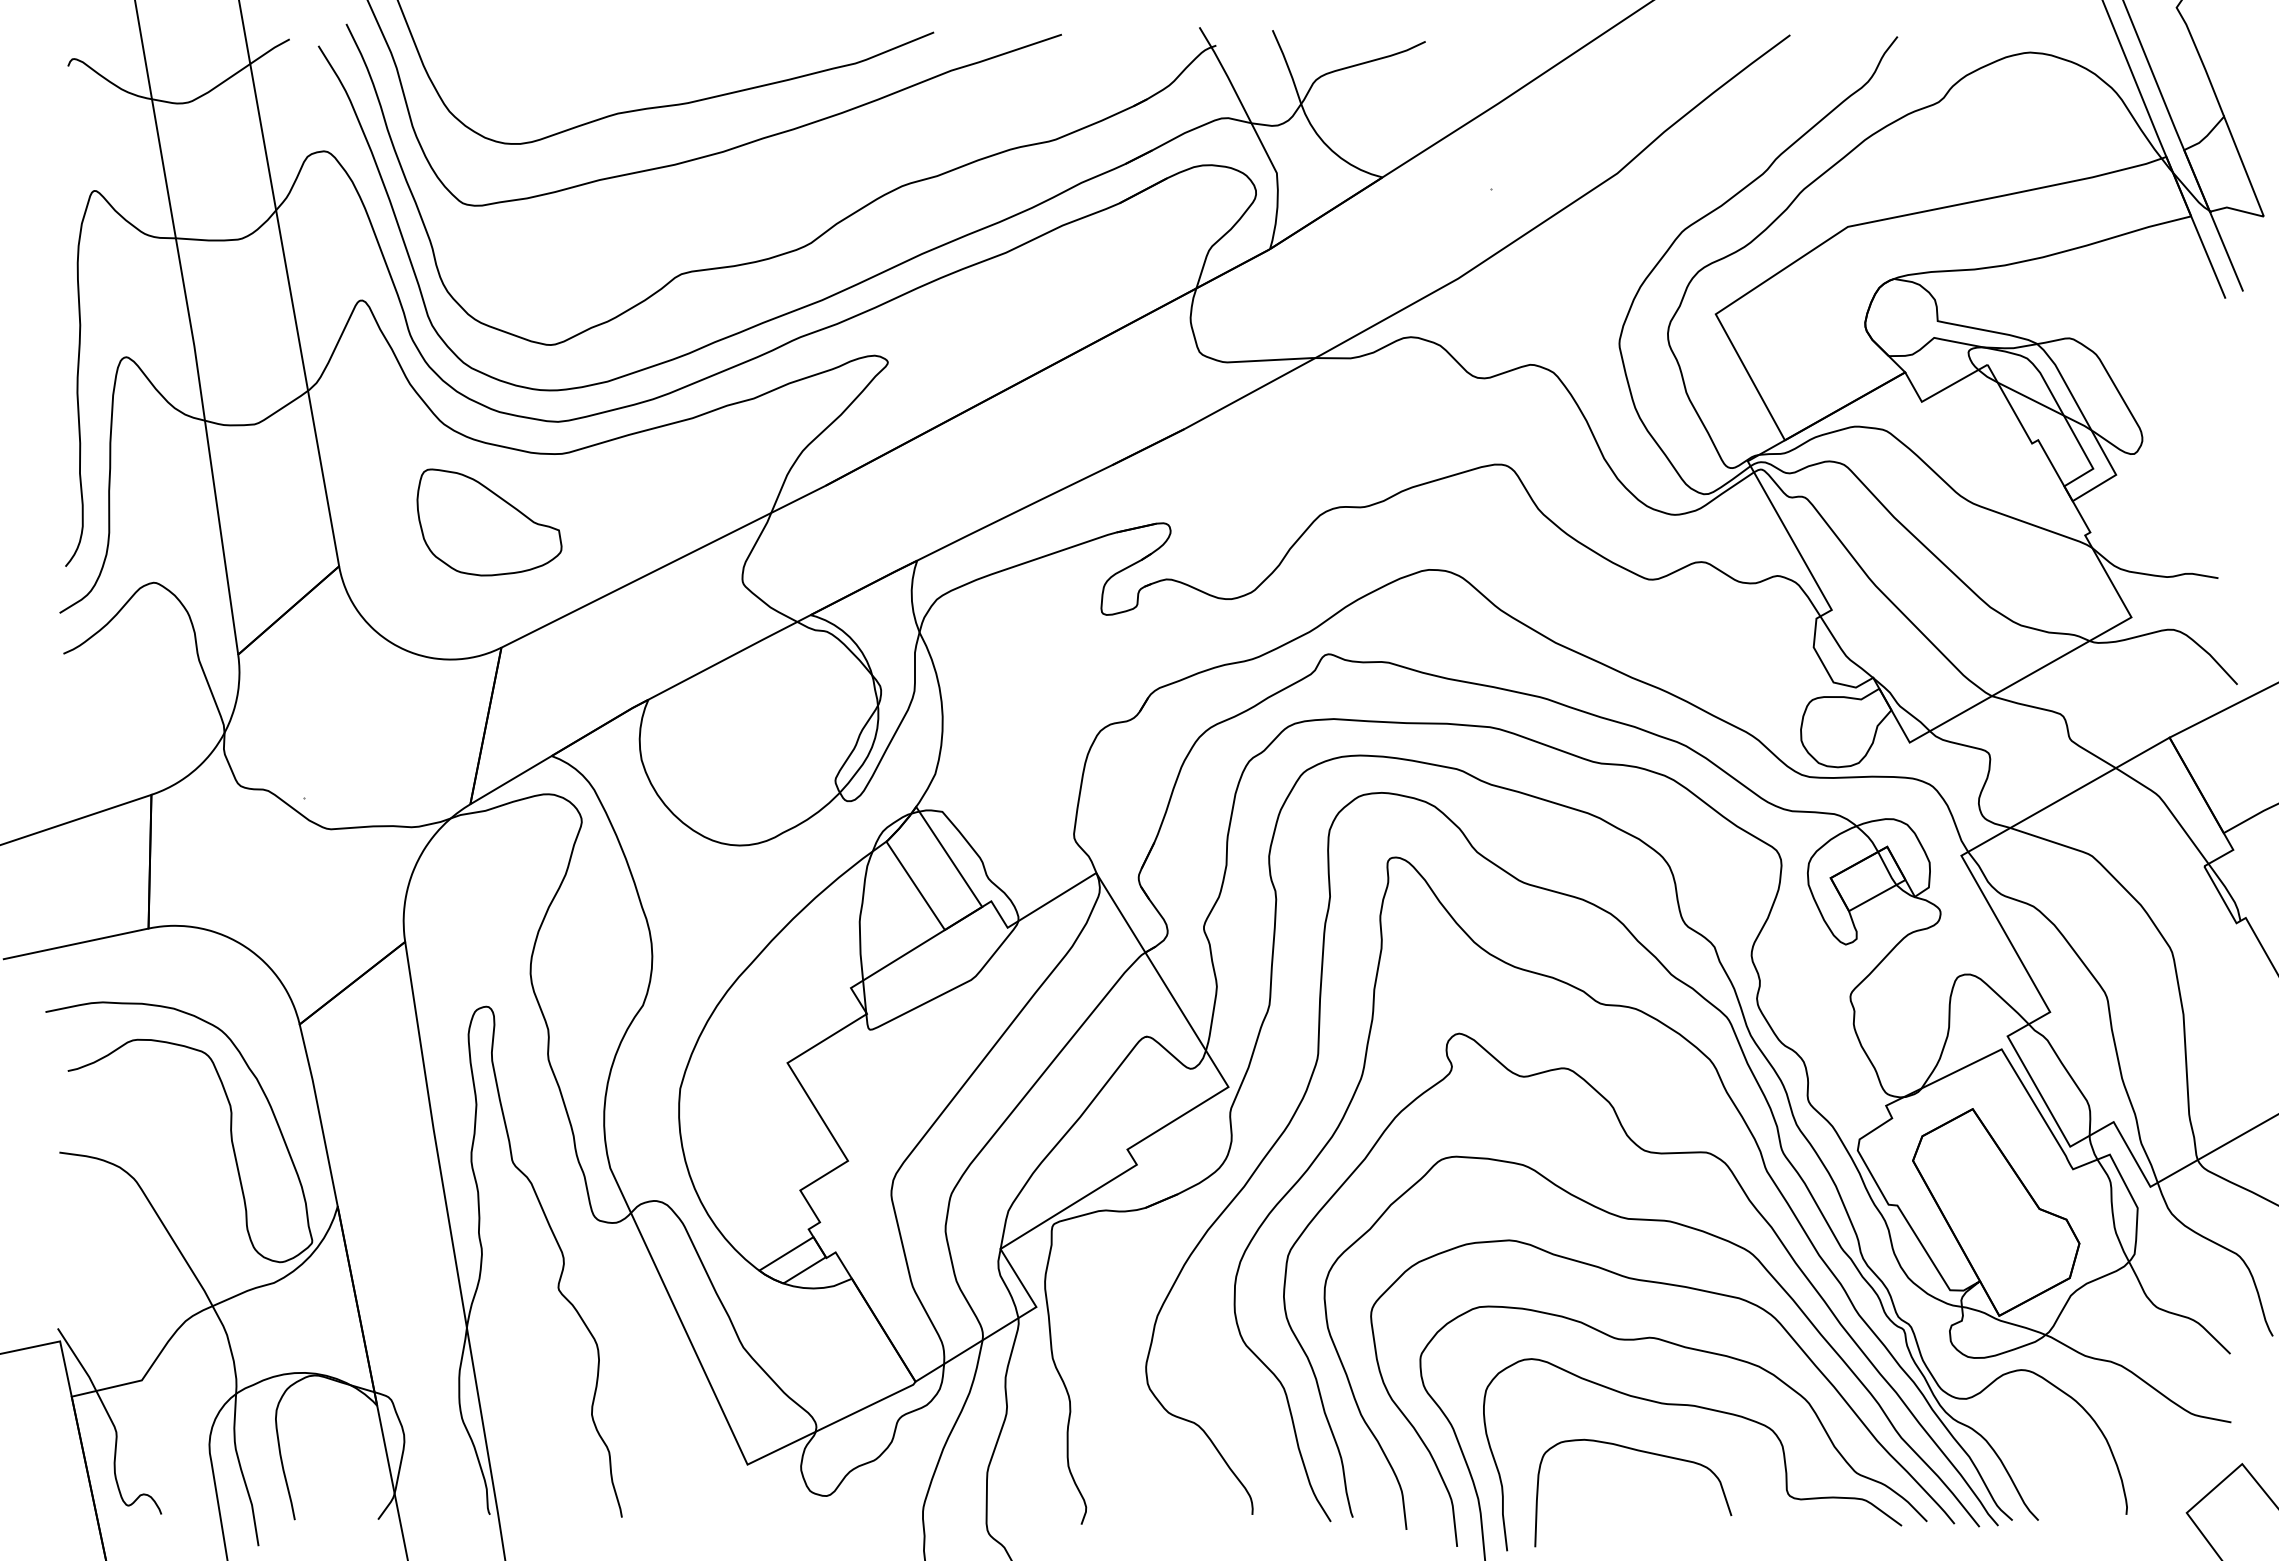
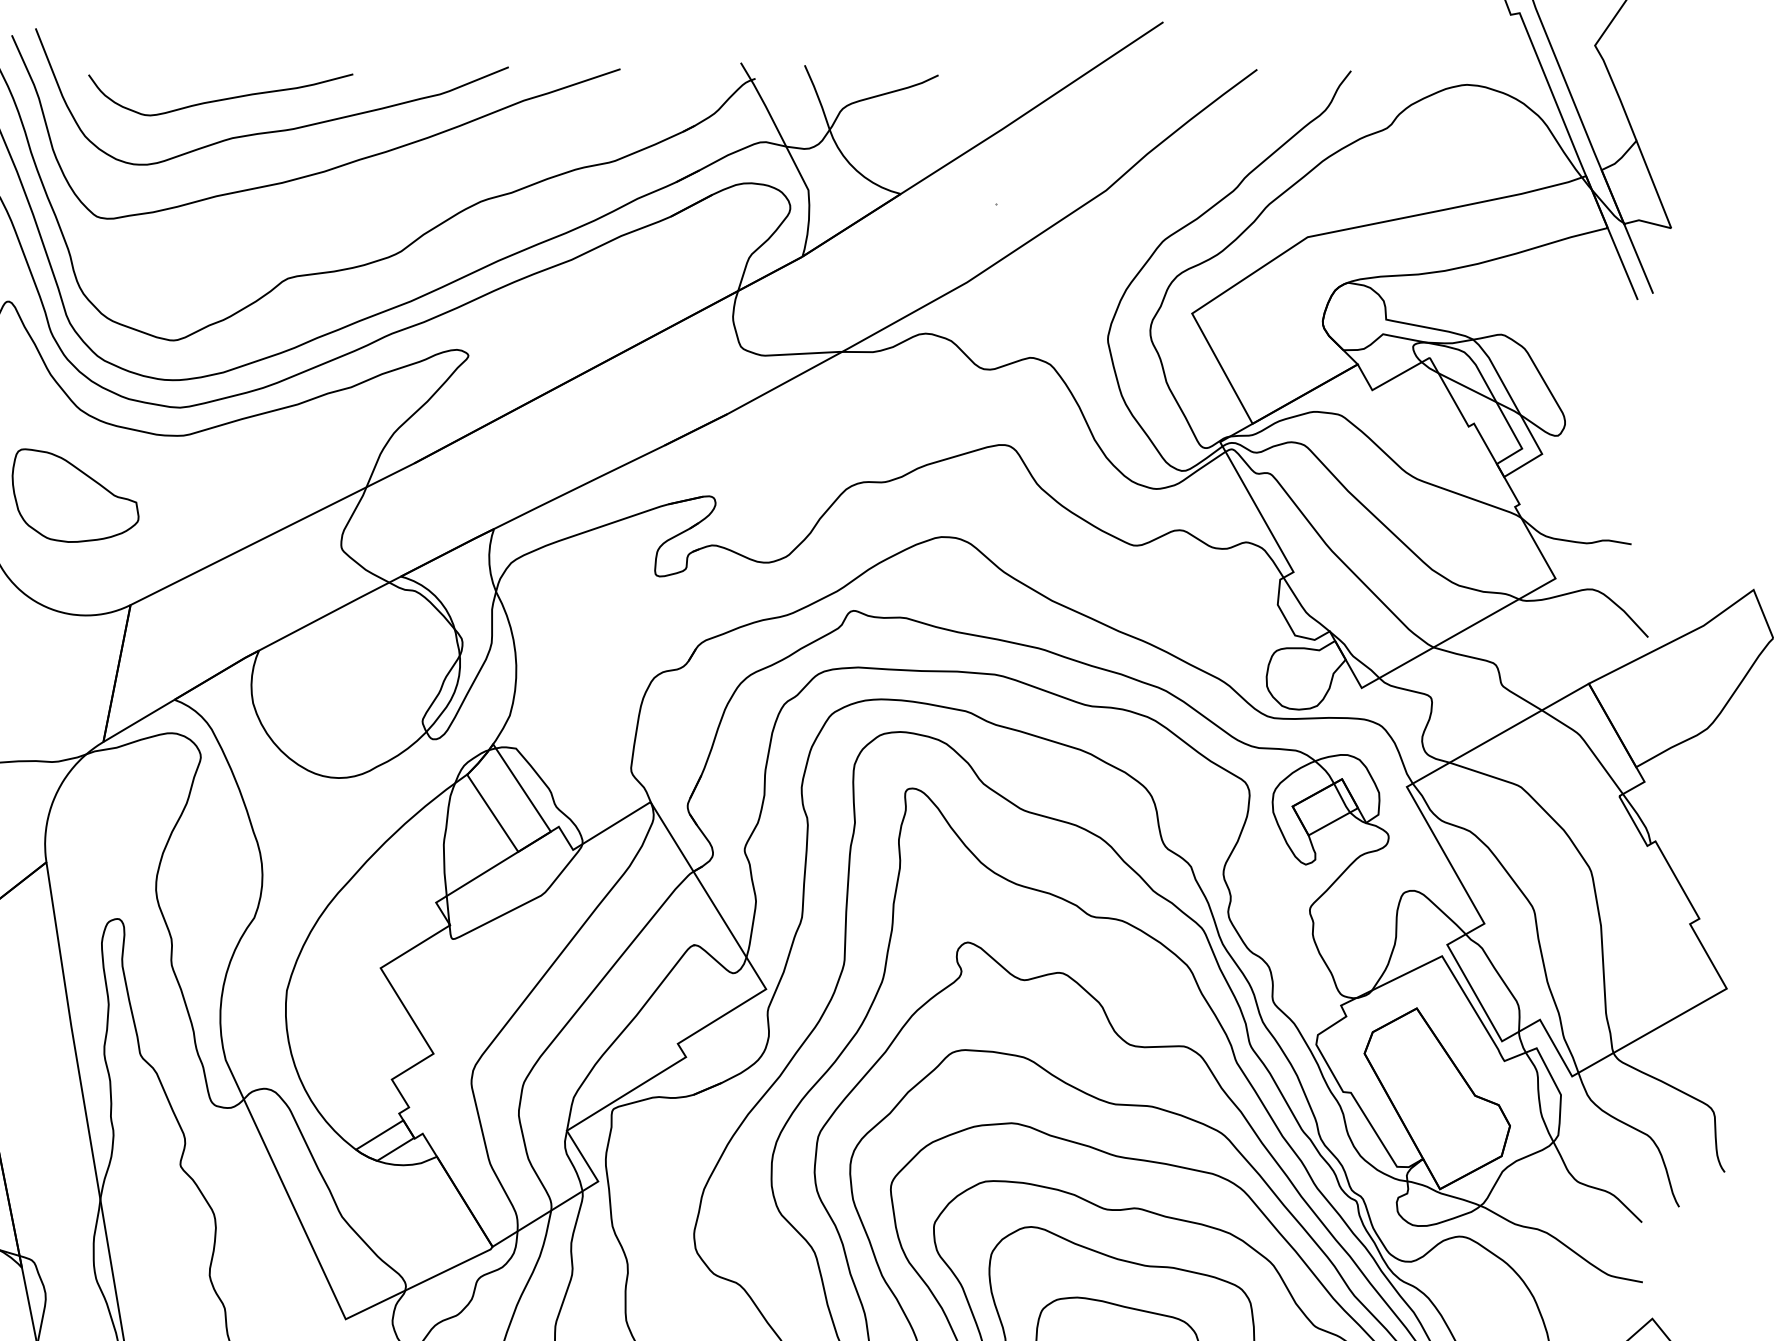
curve: (606, 68) -> (222, 98), added
part: (489, 522) -> (75, 495), moved

